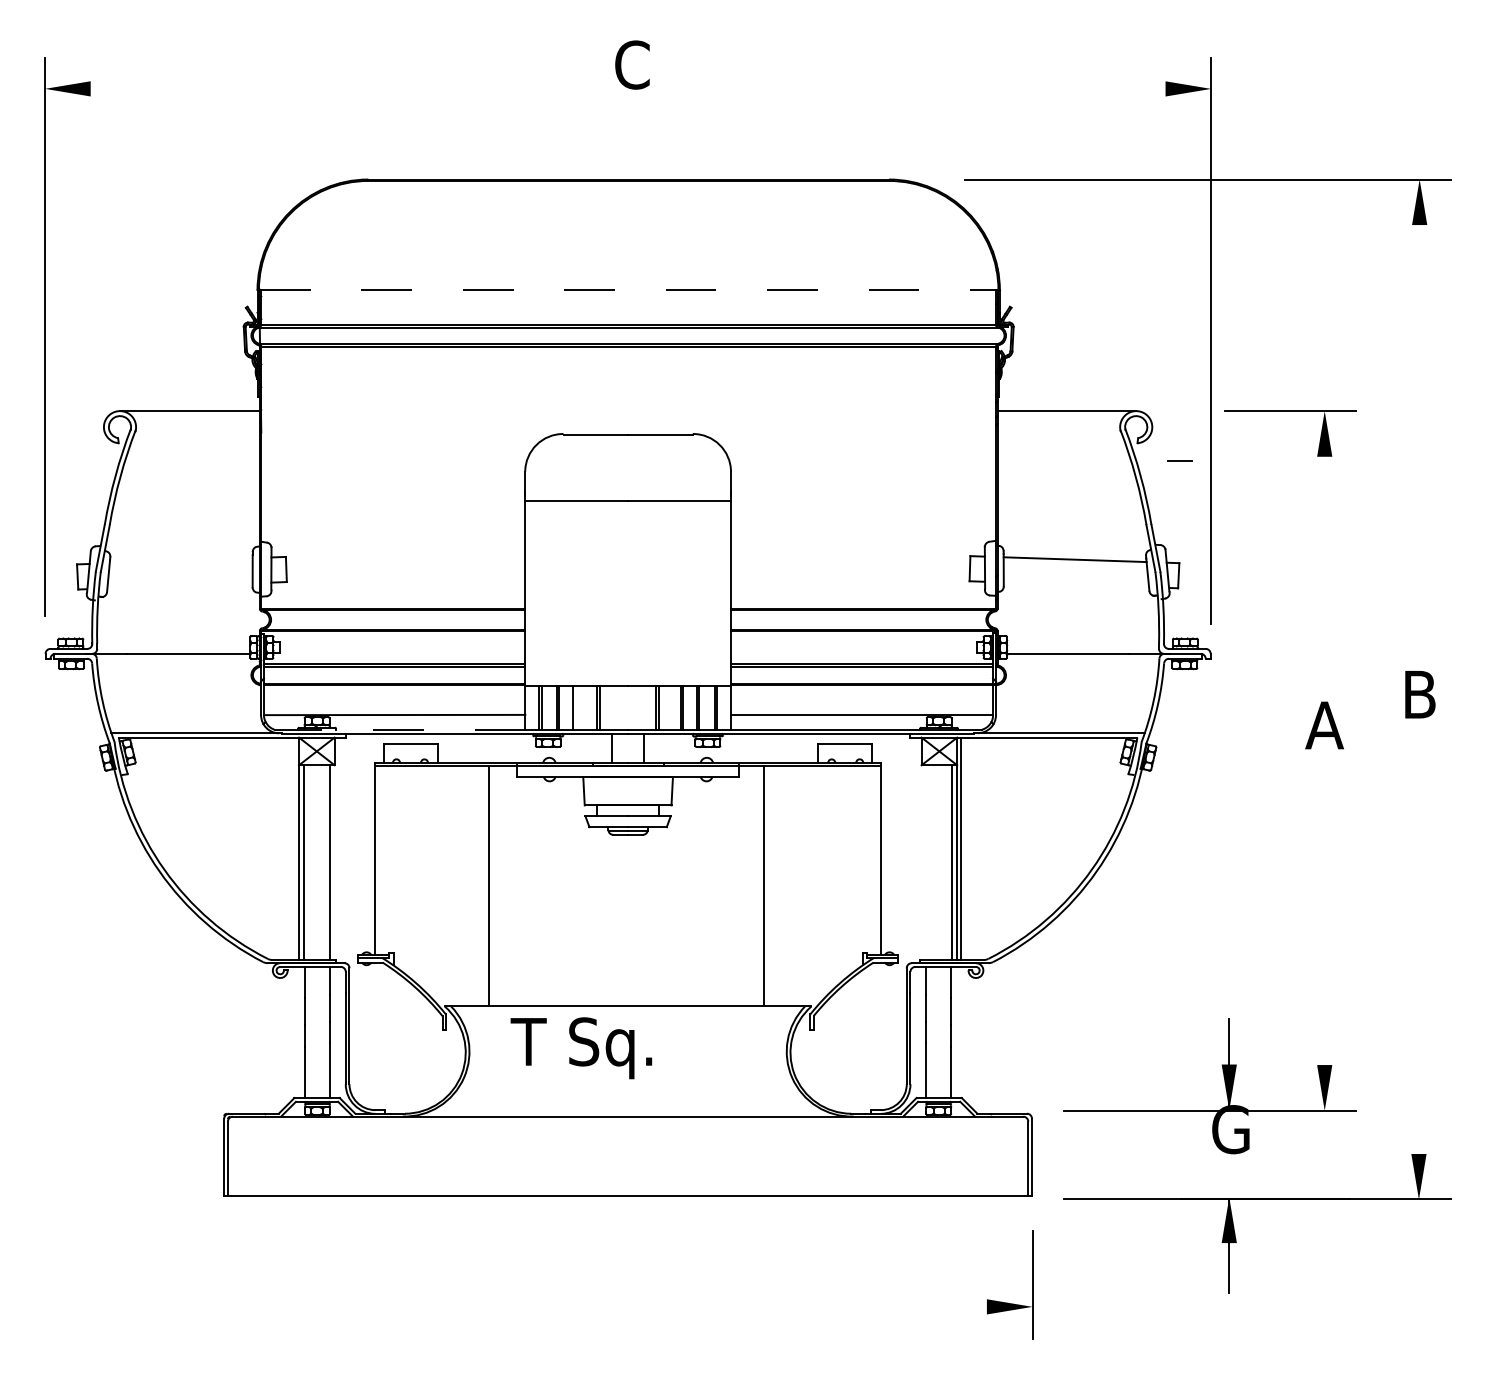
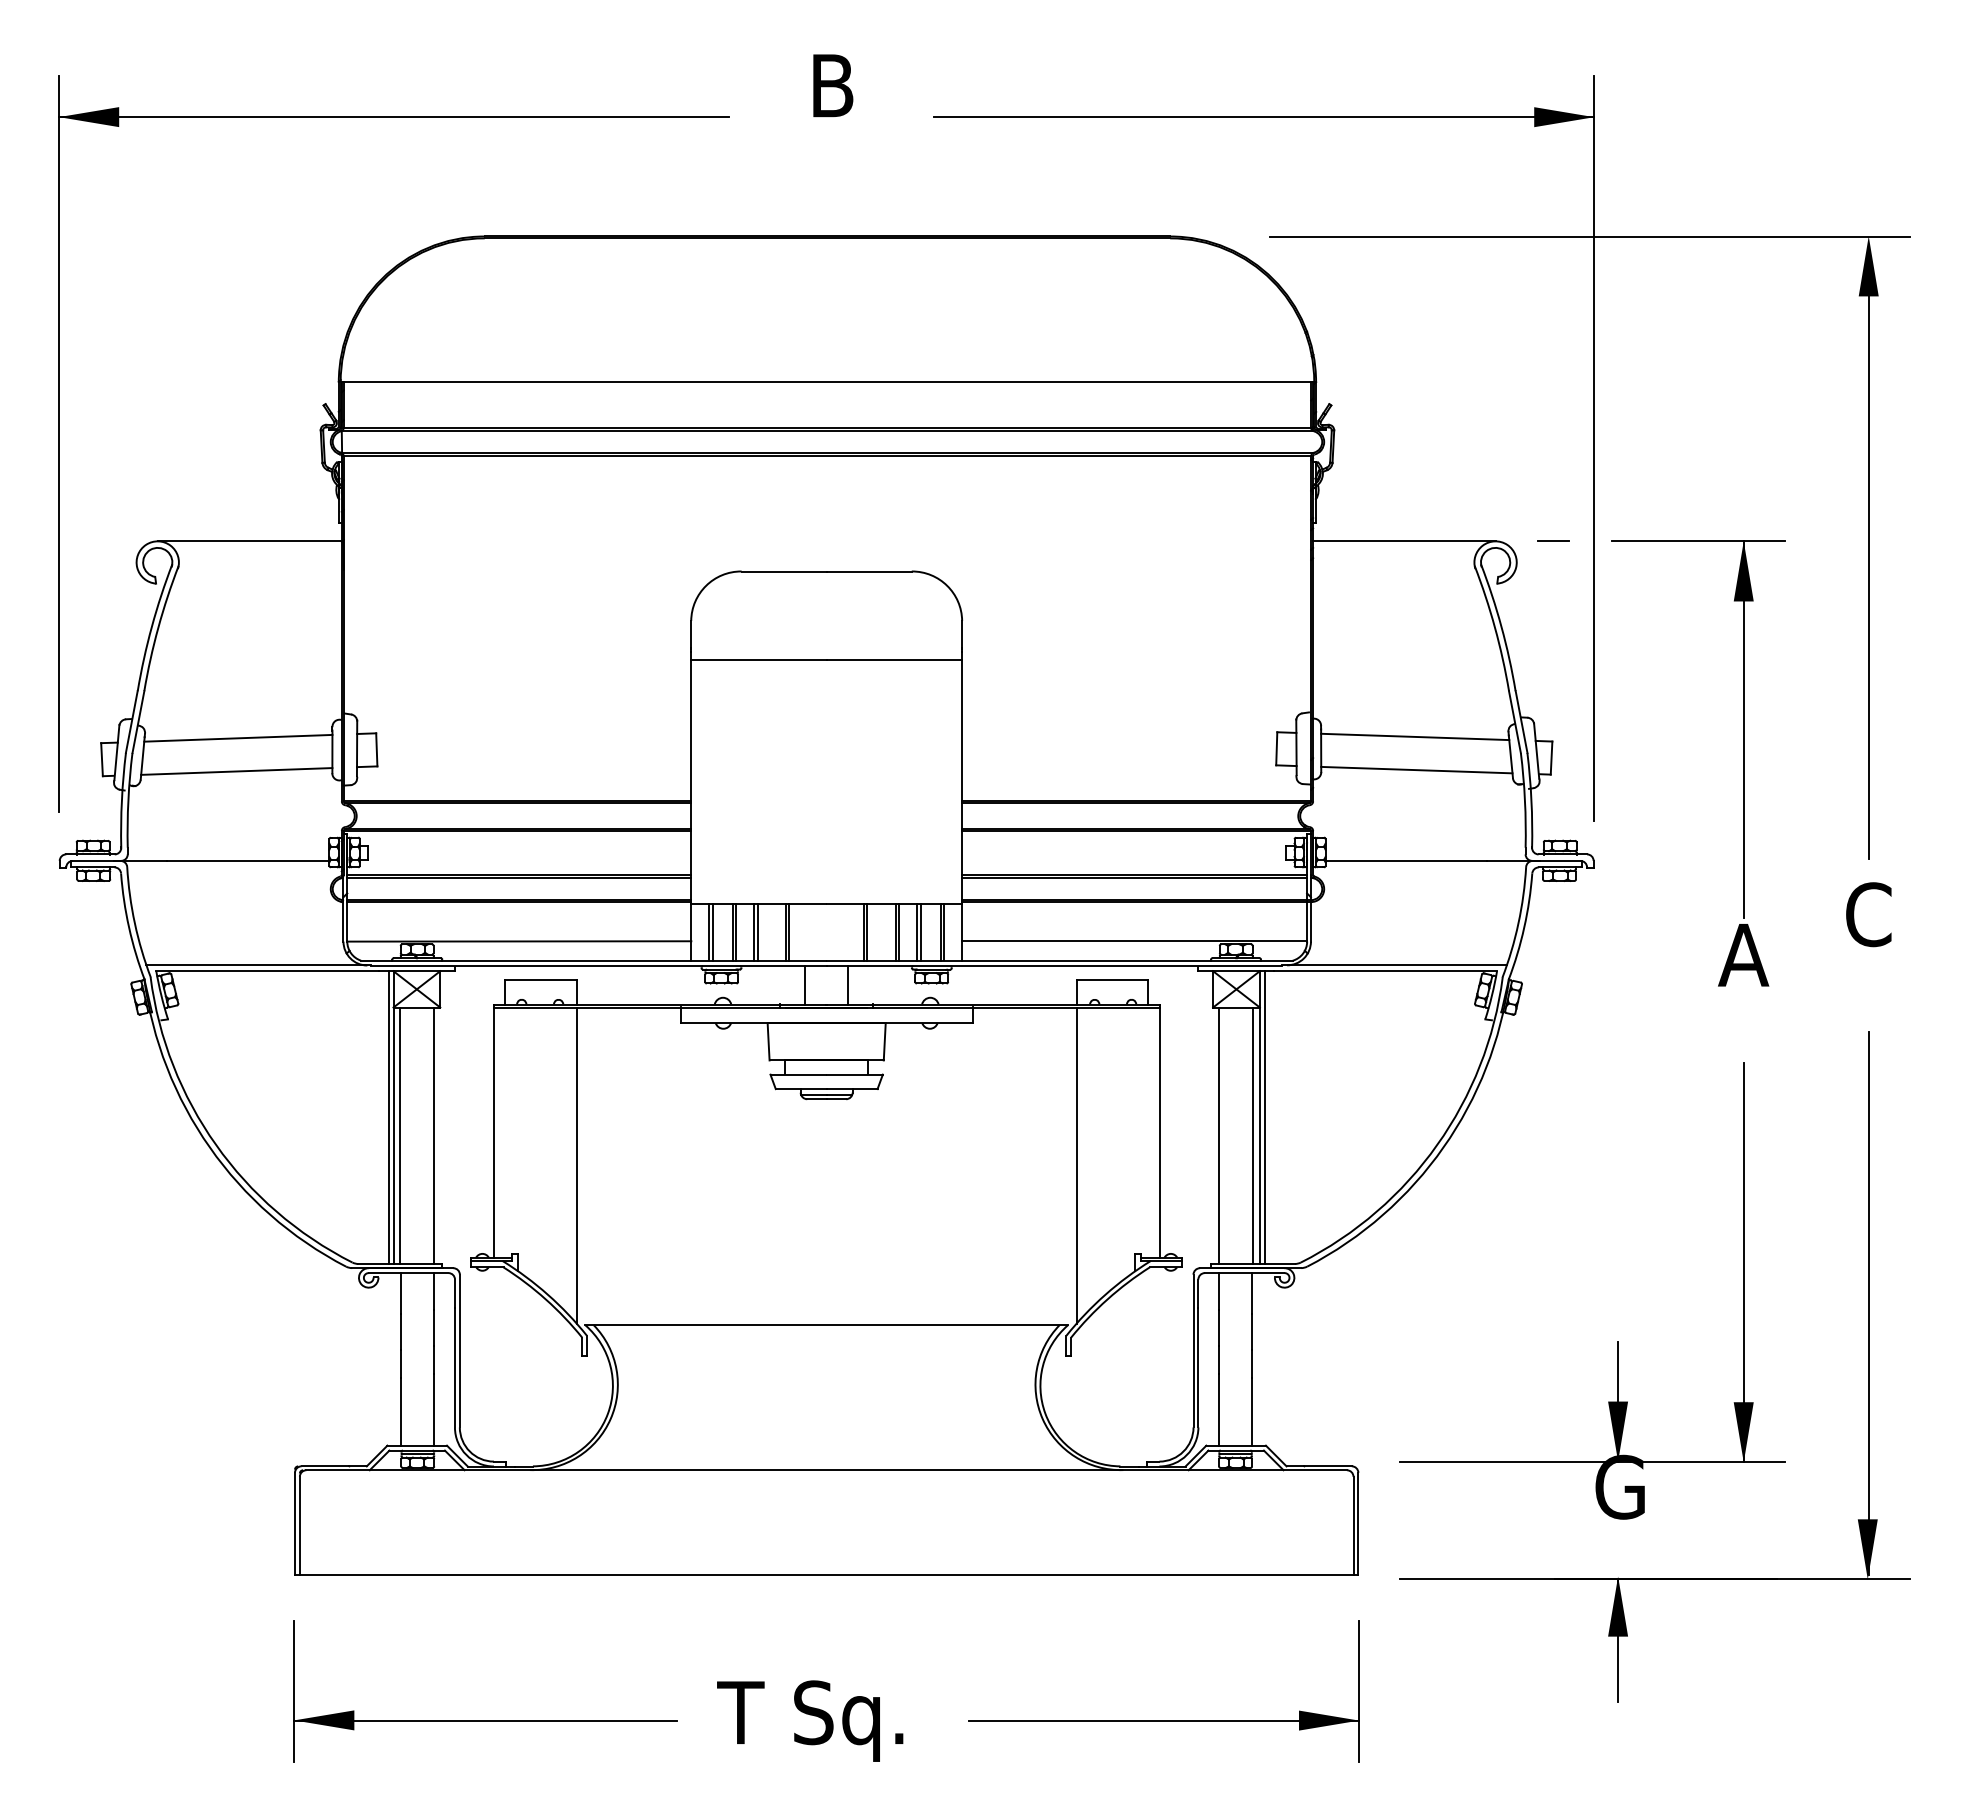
text: (632, 64) -> (832, 85), C -> B
line: (299, 89) -> (394, 117), added
line: (960, 89) -> (1264, 117), added
line: (628, 289) -> (827, 381), dashed -> solid
line: (1419, 431) -> (1868, 568), added
line: (1180, 460) -> (1553, 540), moved
line: (1324, 554) -> (1743, 729), added
line: (181, 560) -> (238, 737), added
line: (1076, 584) -> (1416, 769), added
line: (179, 585) -> (236, 771), added
text: (1419, 694) -> (1868, 914), B -> C
line: (575, 707) -> (757, 931), added
line: (399, 729) -> (525, 960), dashed -> solid
line: (295, 848) -> (388, 1117), added
line: (926, 862) -> (1219, 1135), added
line: (488, 885) -> (576, 1165), moved
line: (763, 885) -> (1076, 1165), moved
line: (1324, 958) -> (1743, 1262), added
line: (1419, 990) -> (1868, 1303), added
text: (581, 1047) -> (810, 1720), moved
part: (368, 1306) -> (485, 1720), added
line: (883, 1306) -> (1163, 1720), added

